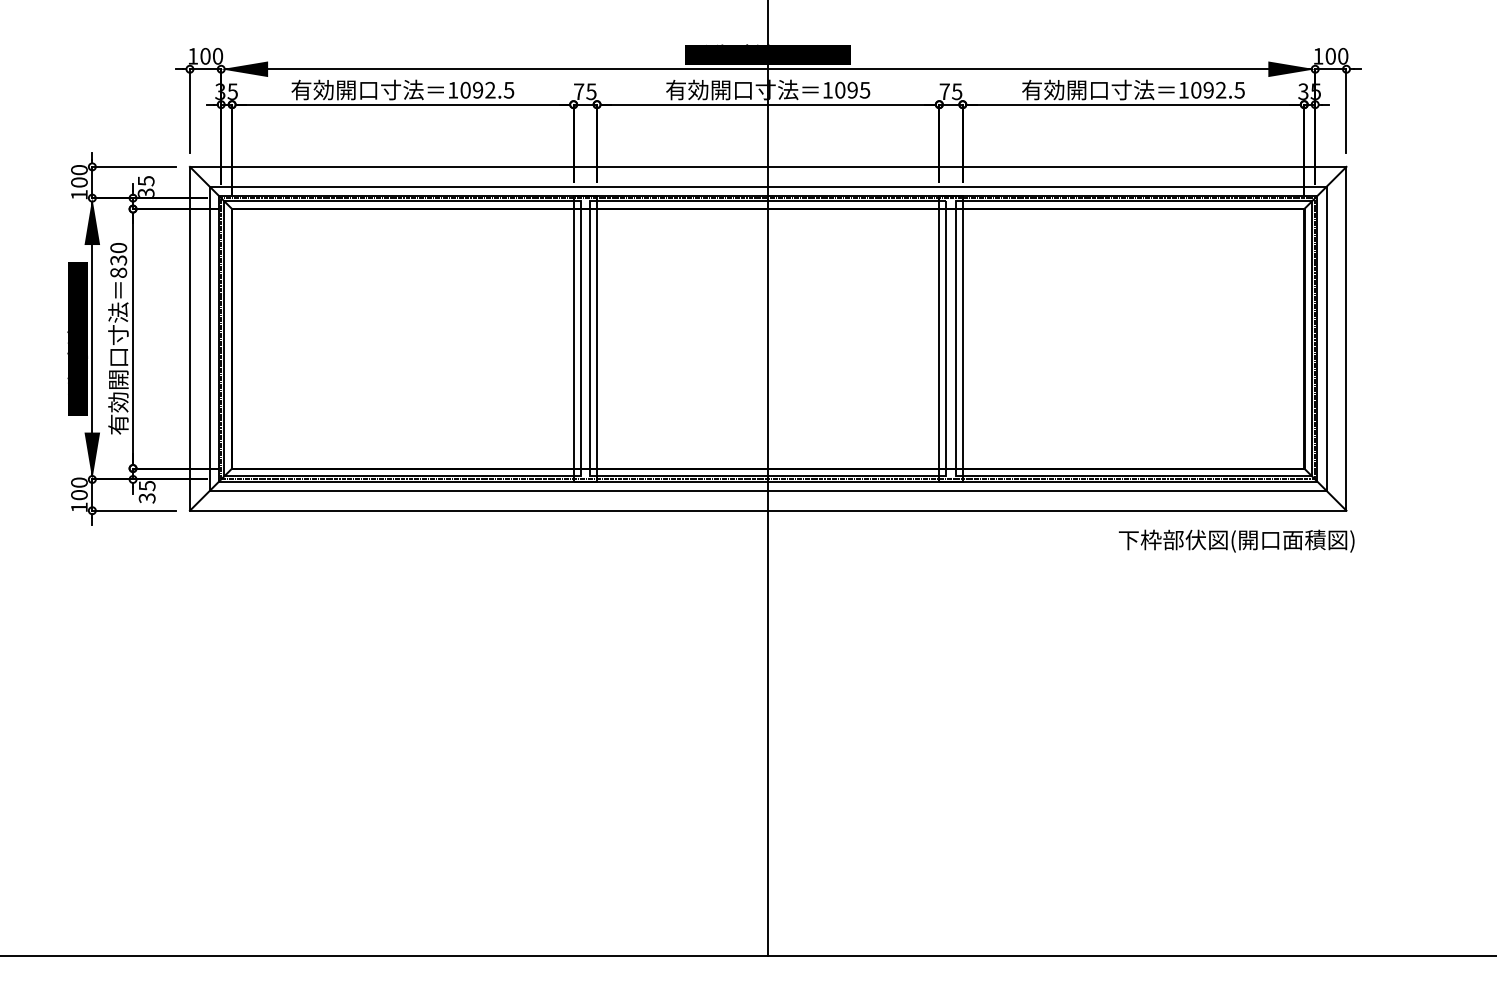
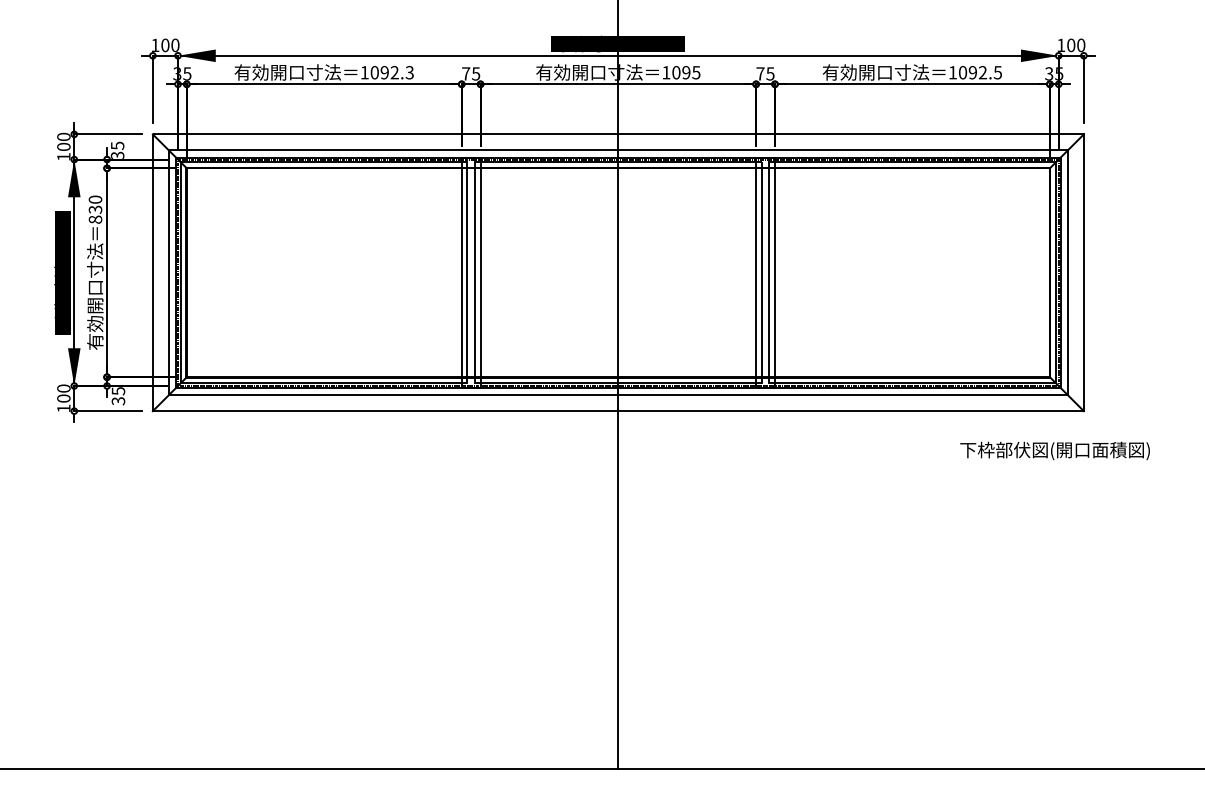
text: (509, 89) -> (410, 72), 1092.5 -> 1092.3
text: (1236, 540) -> (1054, 450), moved

